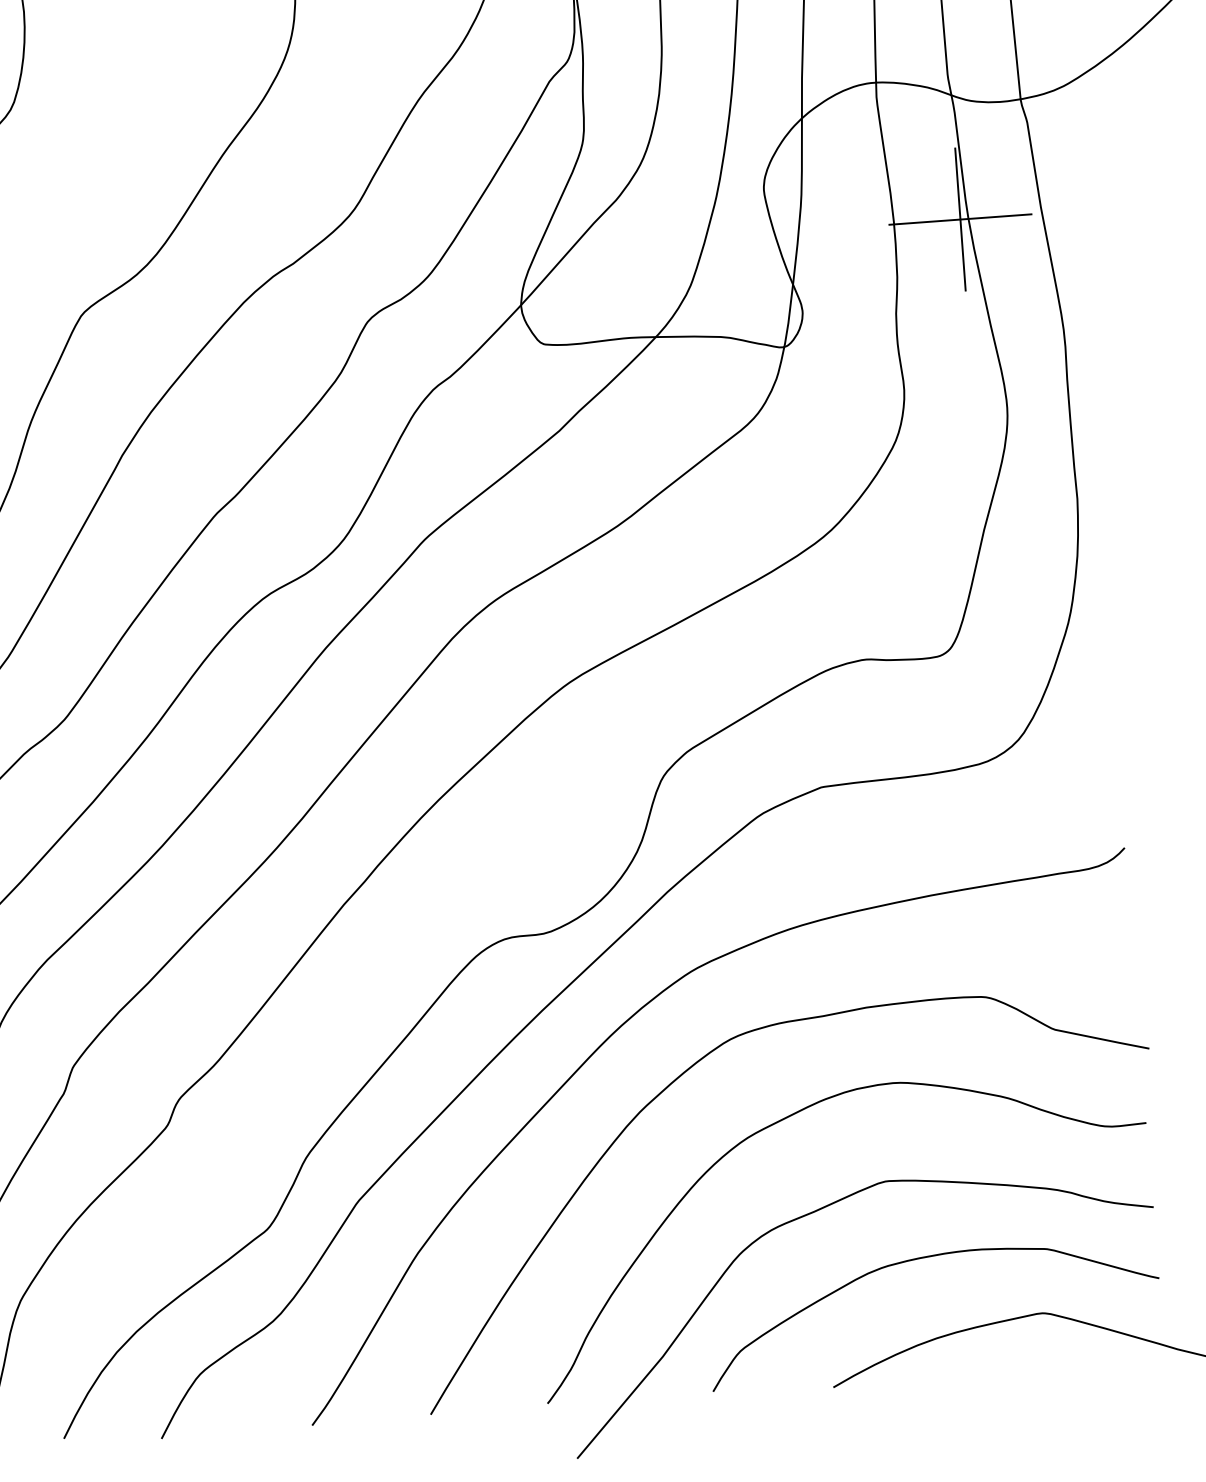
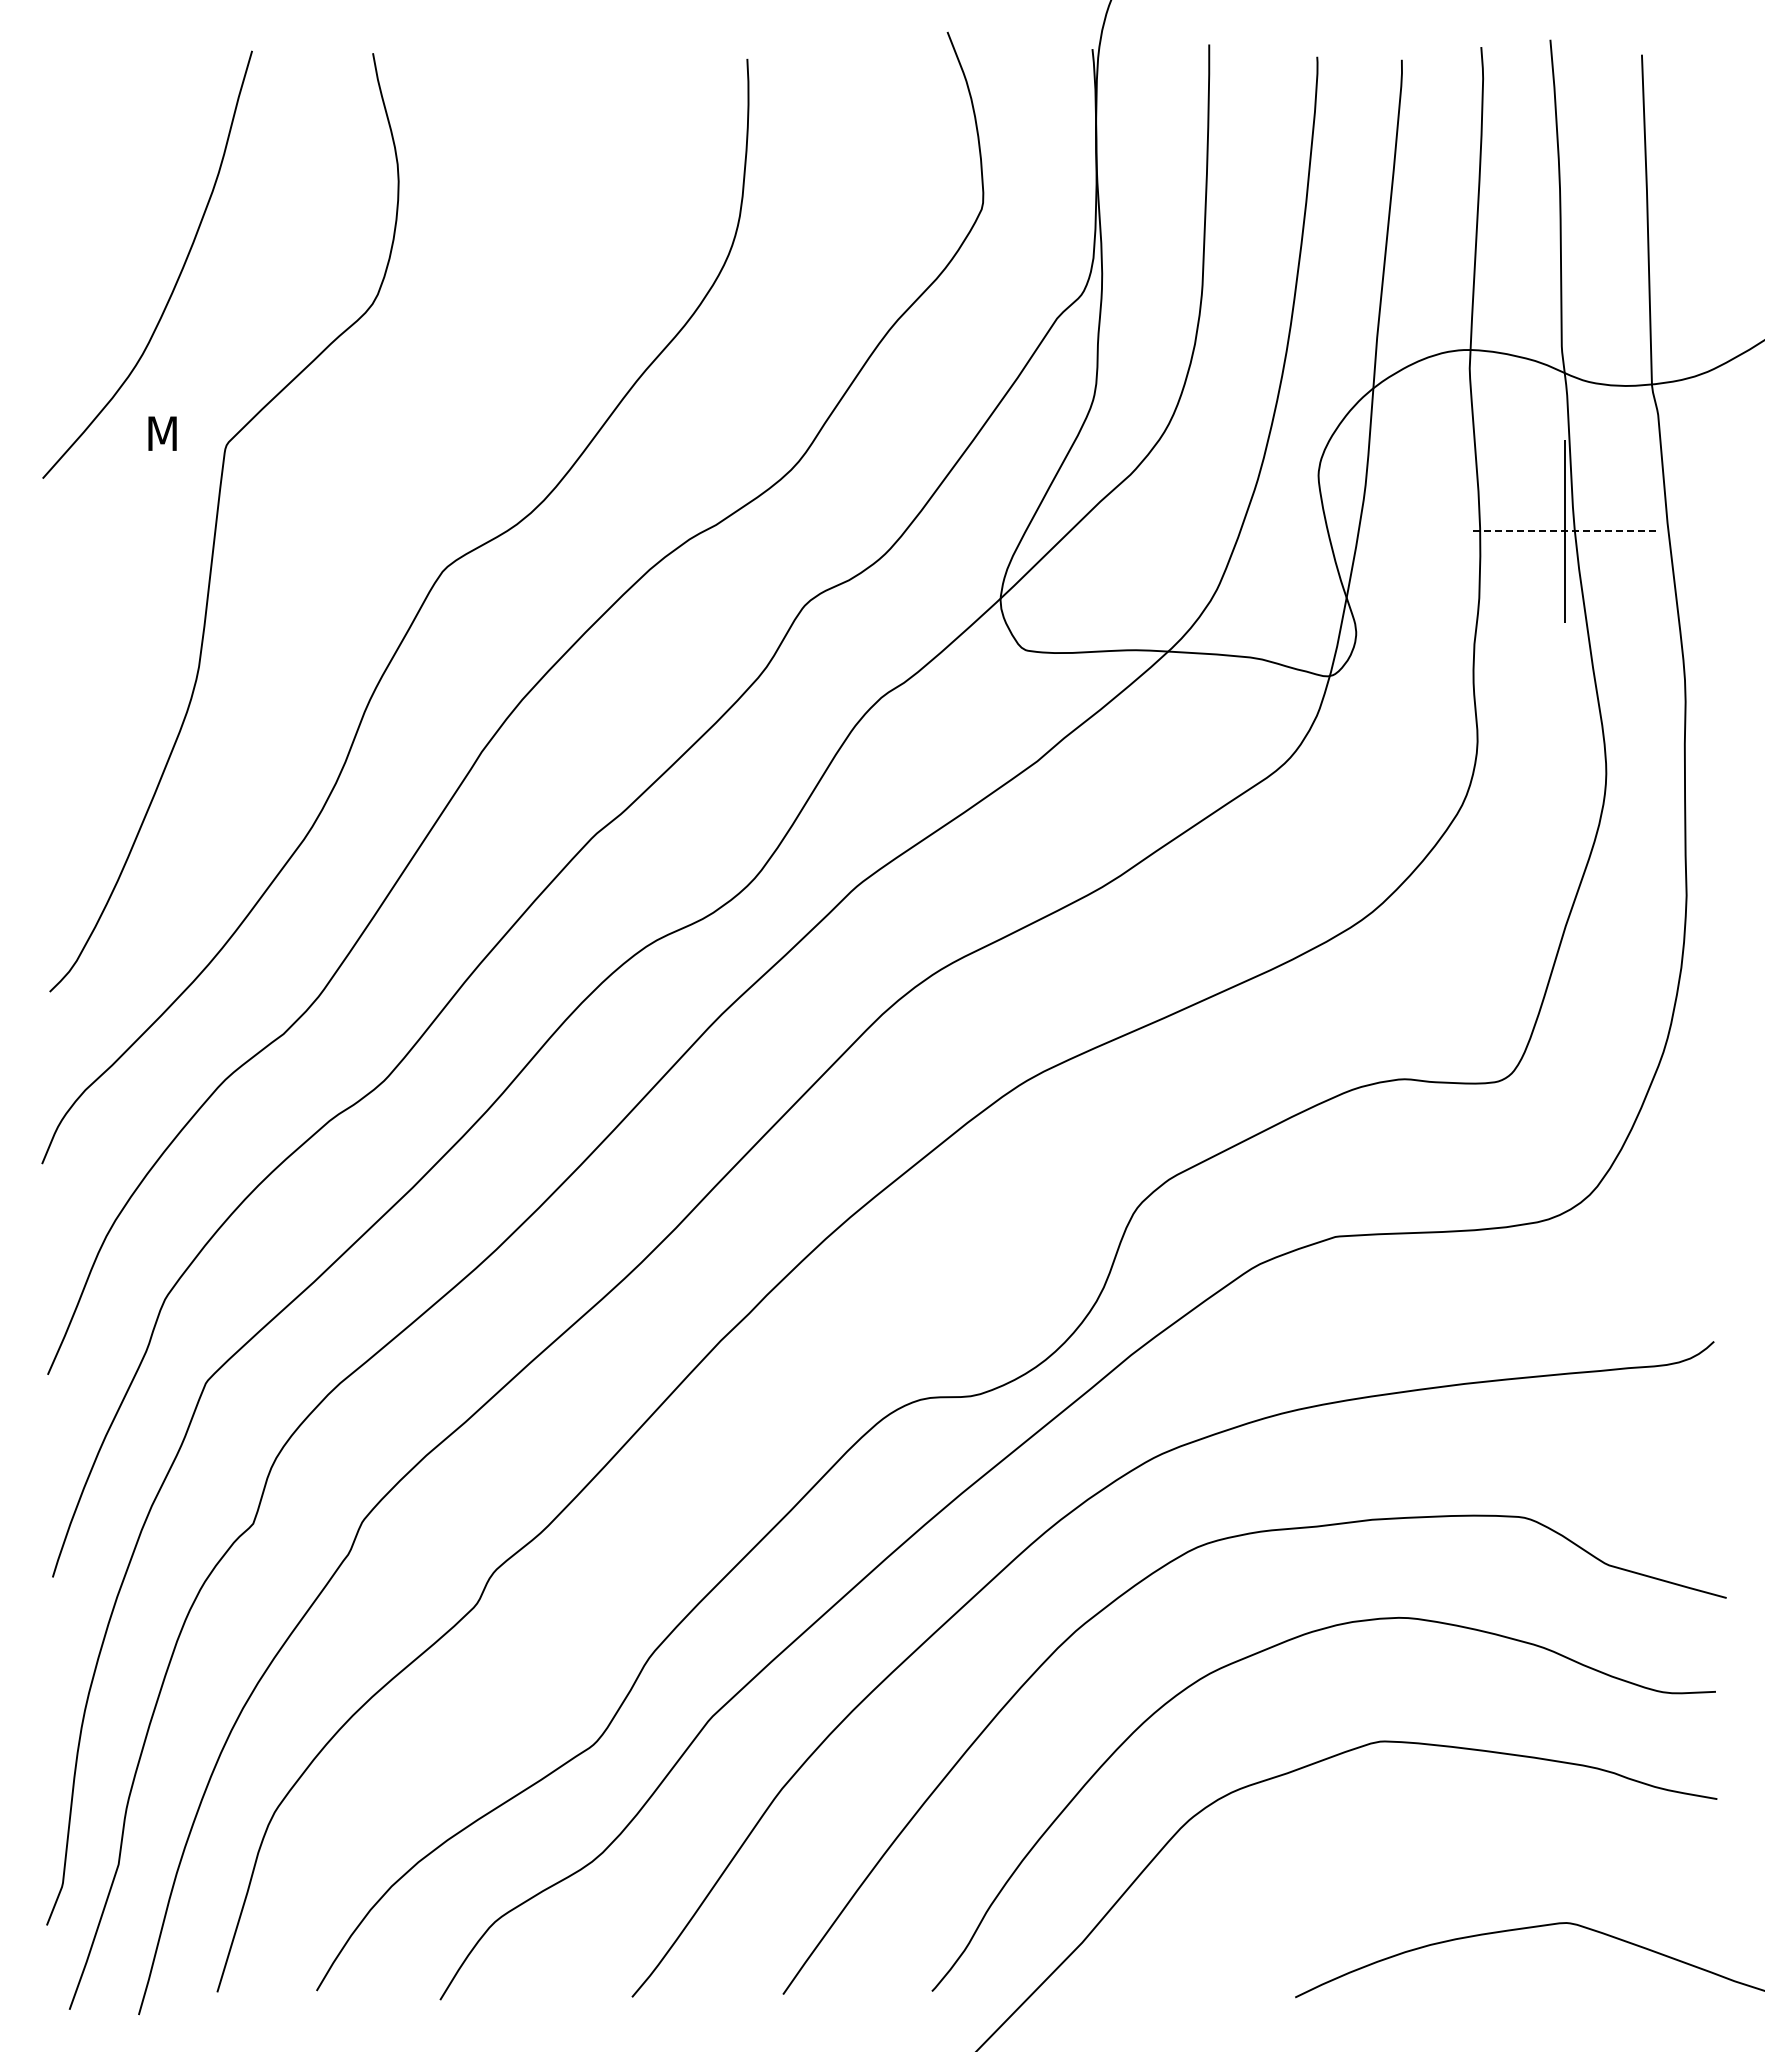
line: (960, 219) -> (1564, 531), solid -> dashed
curve: (924, 1258) -> (1422, 1842), removed

